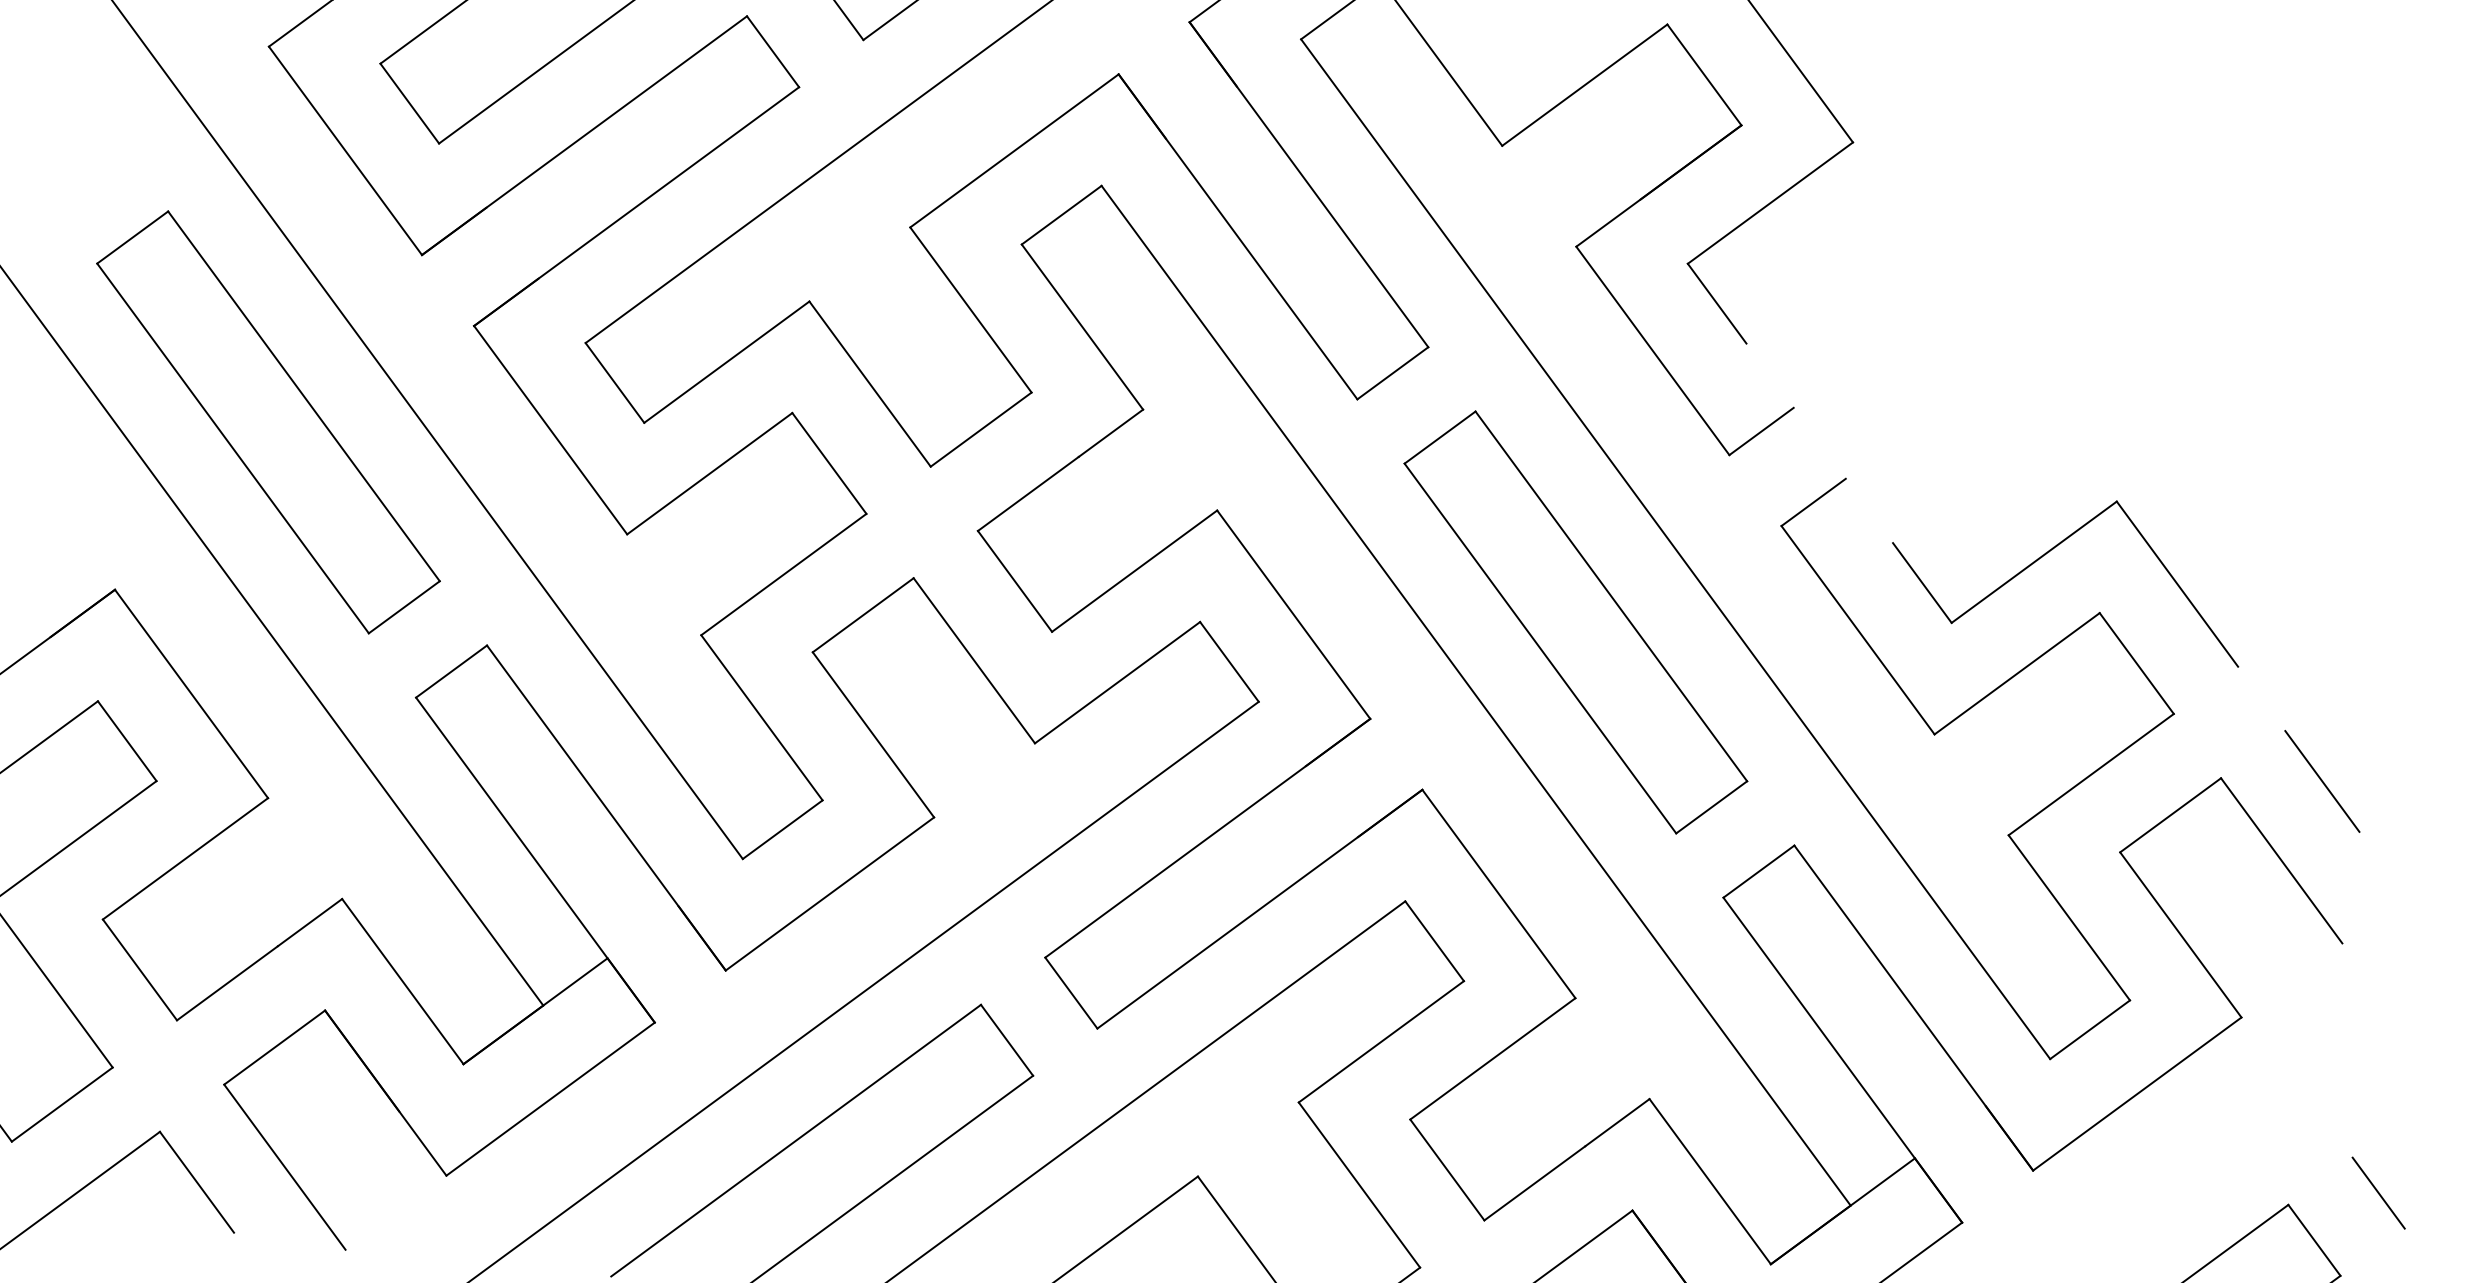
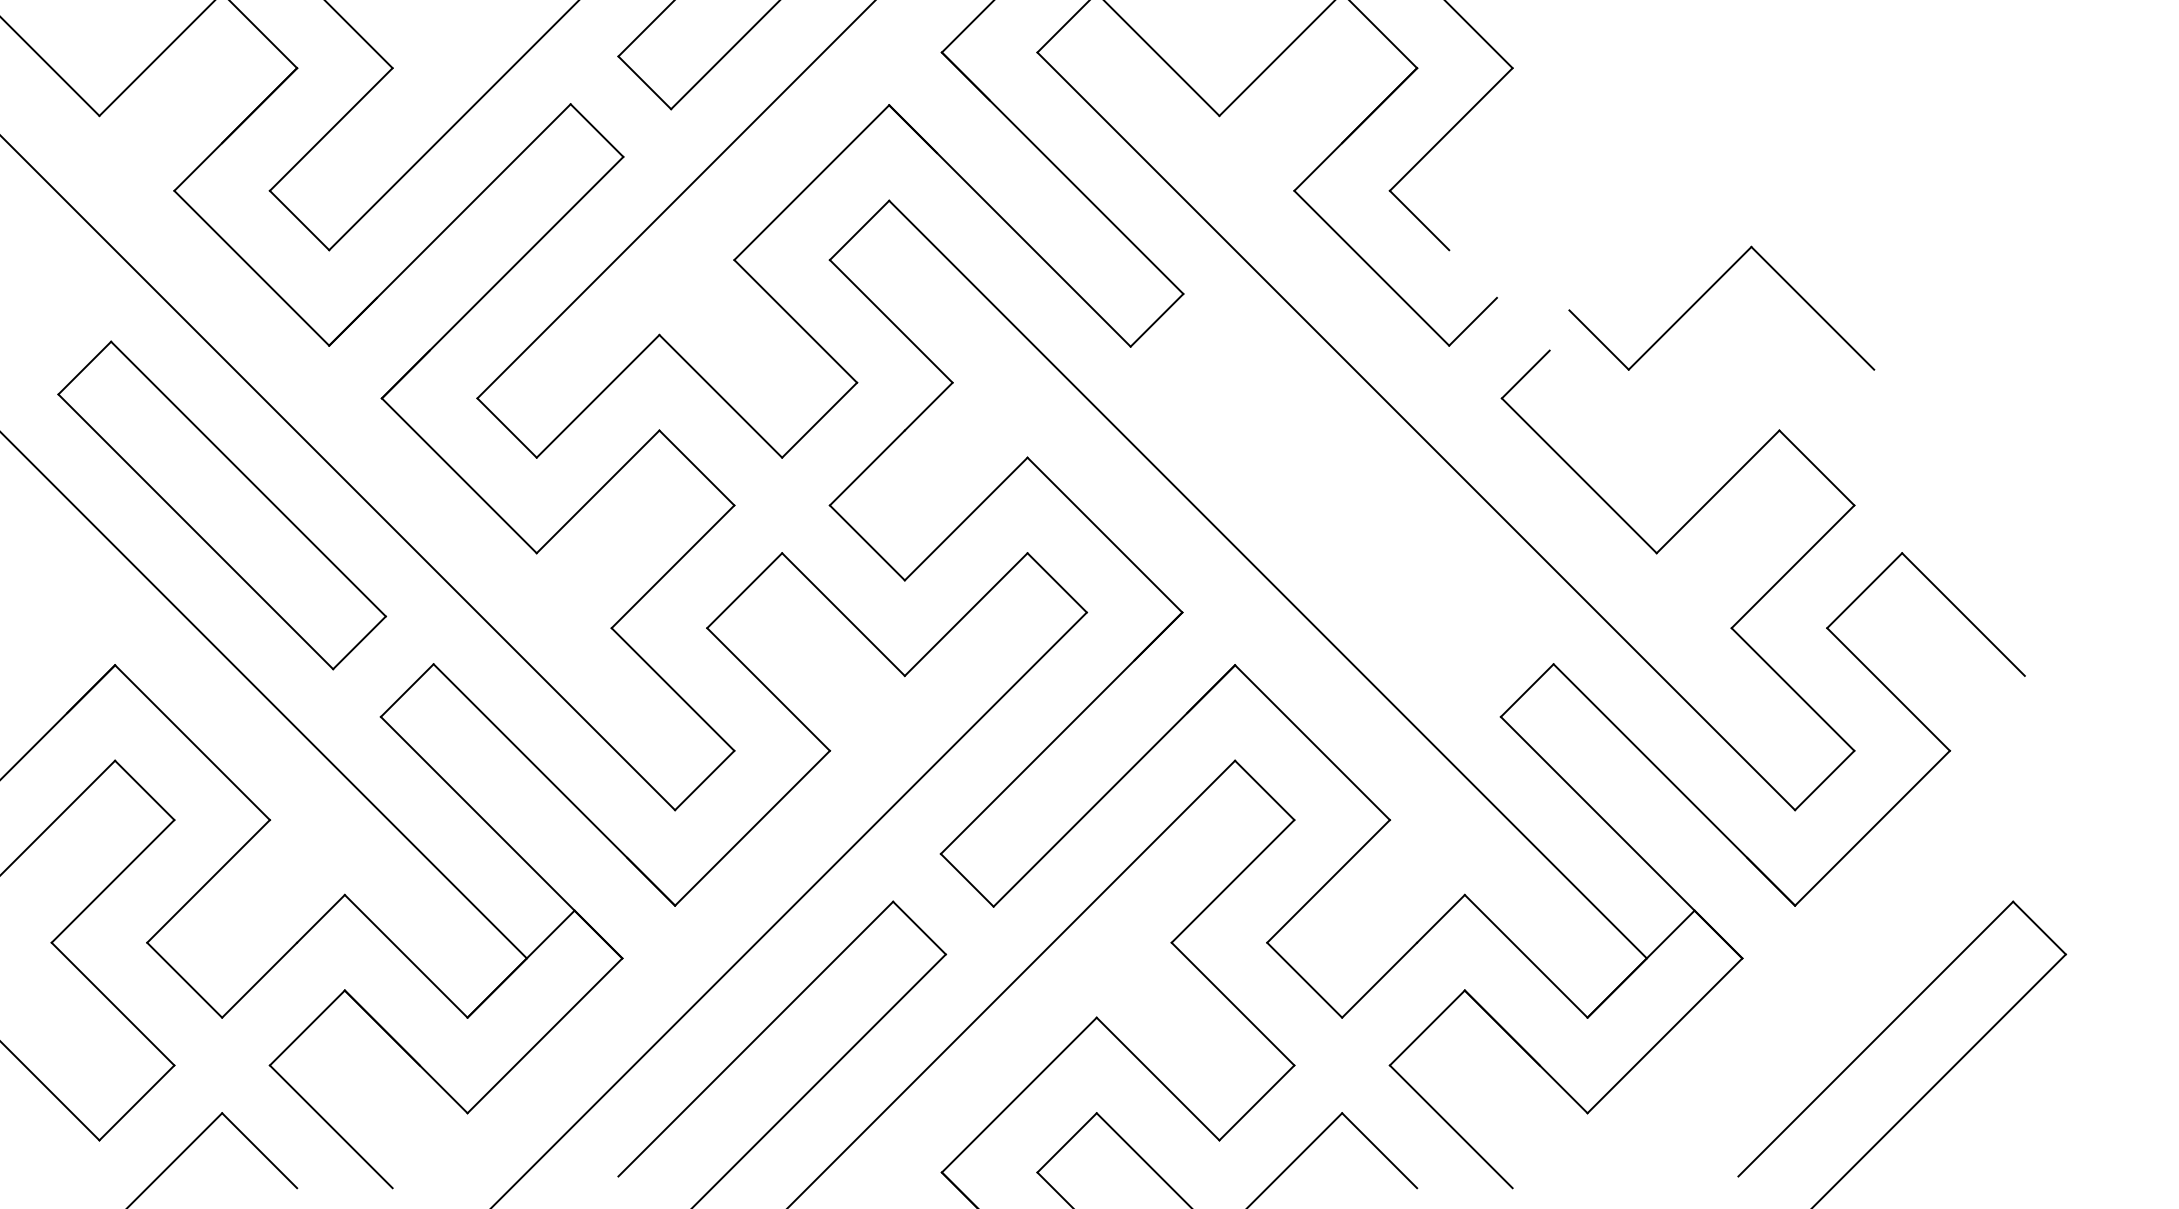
part: (2057, 546) -> (1707, 292), moved
part: (1575, 622) -> (1341, 505), removed
line: (2321, 780) -> (1986, 542), removed
line: (2377, 1192) -> (2086, 879), removed

